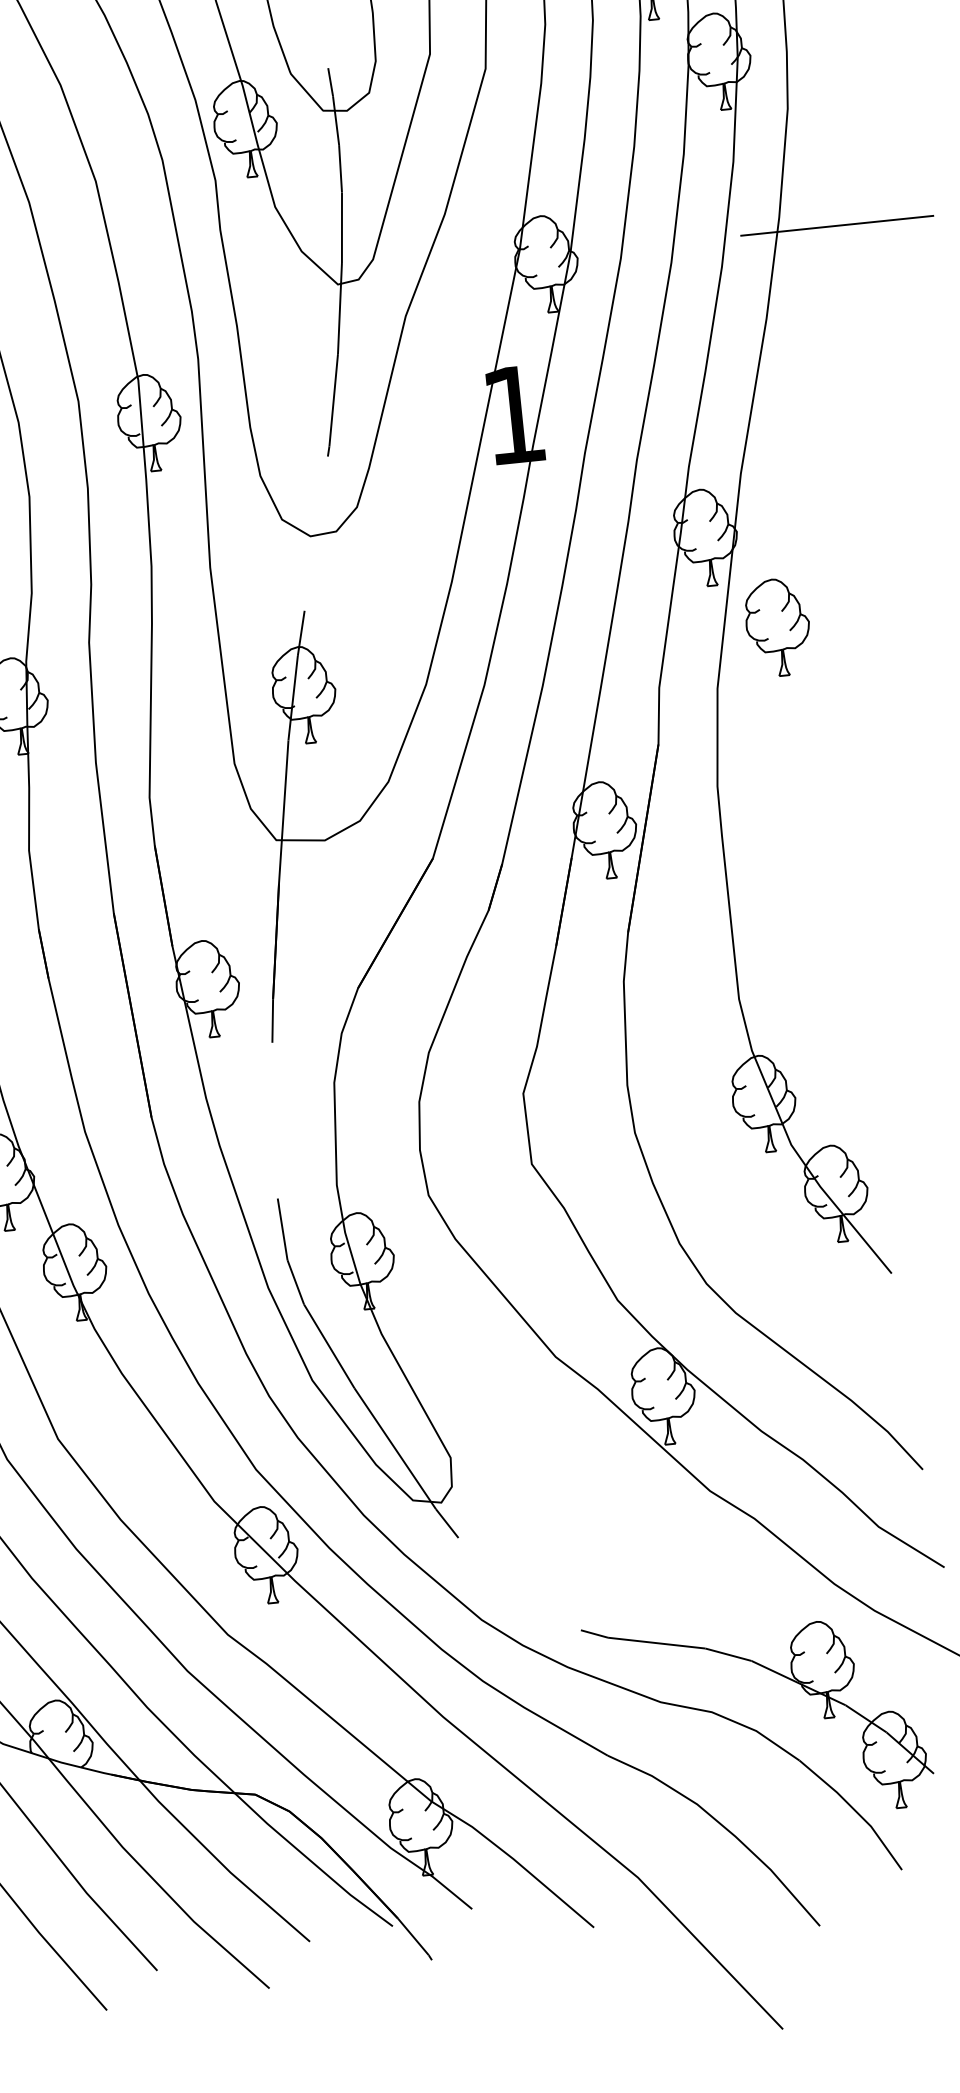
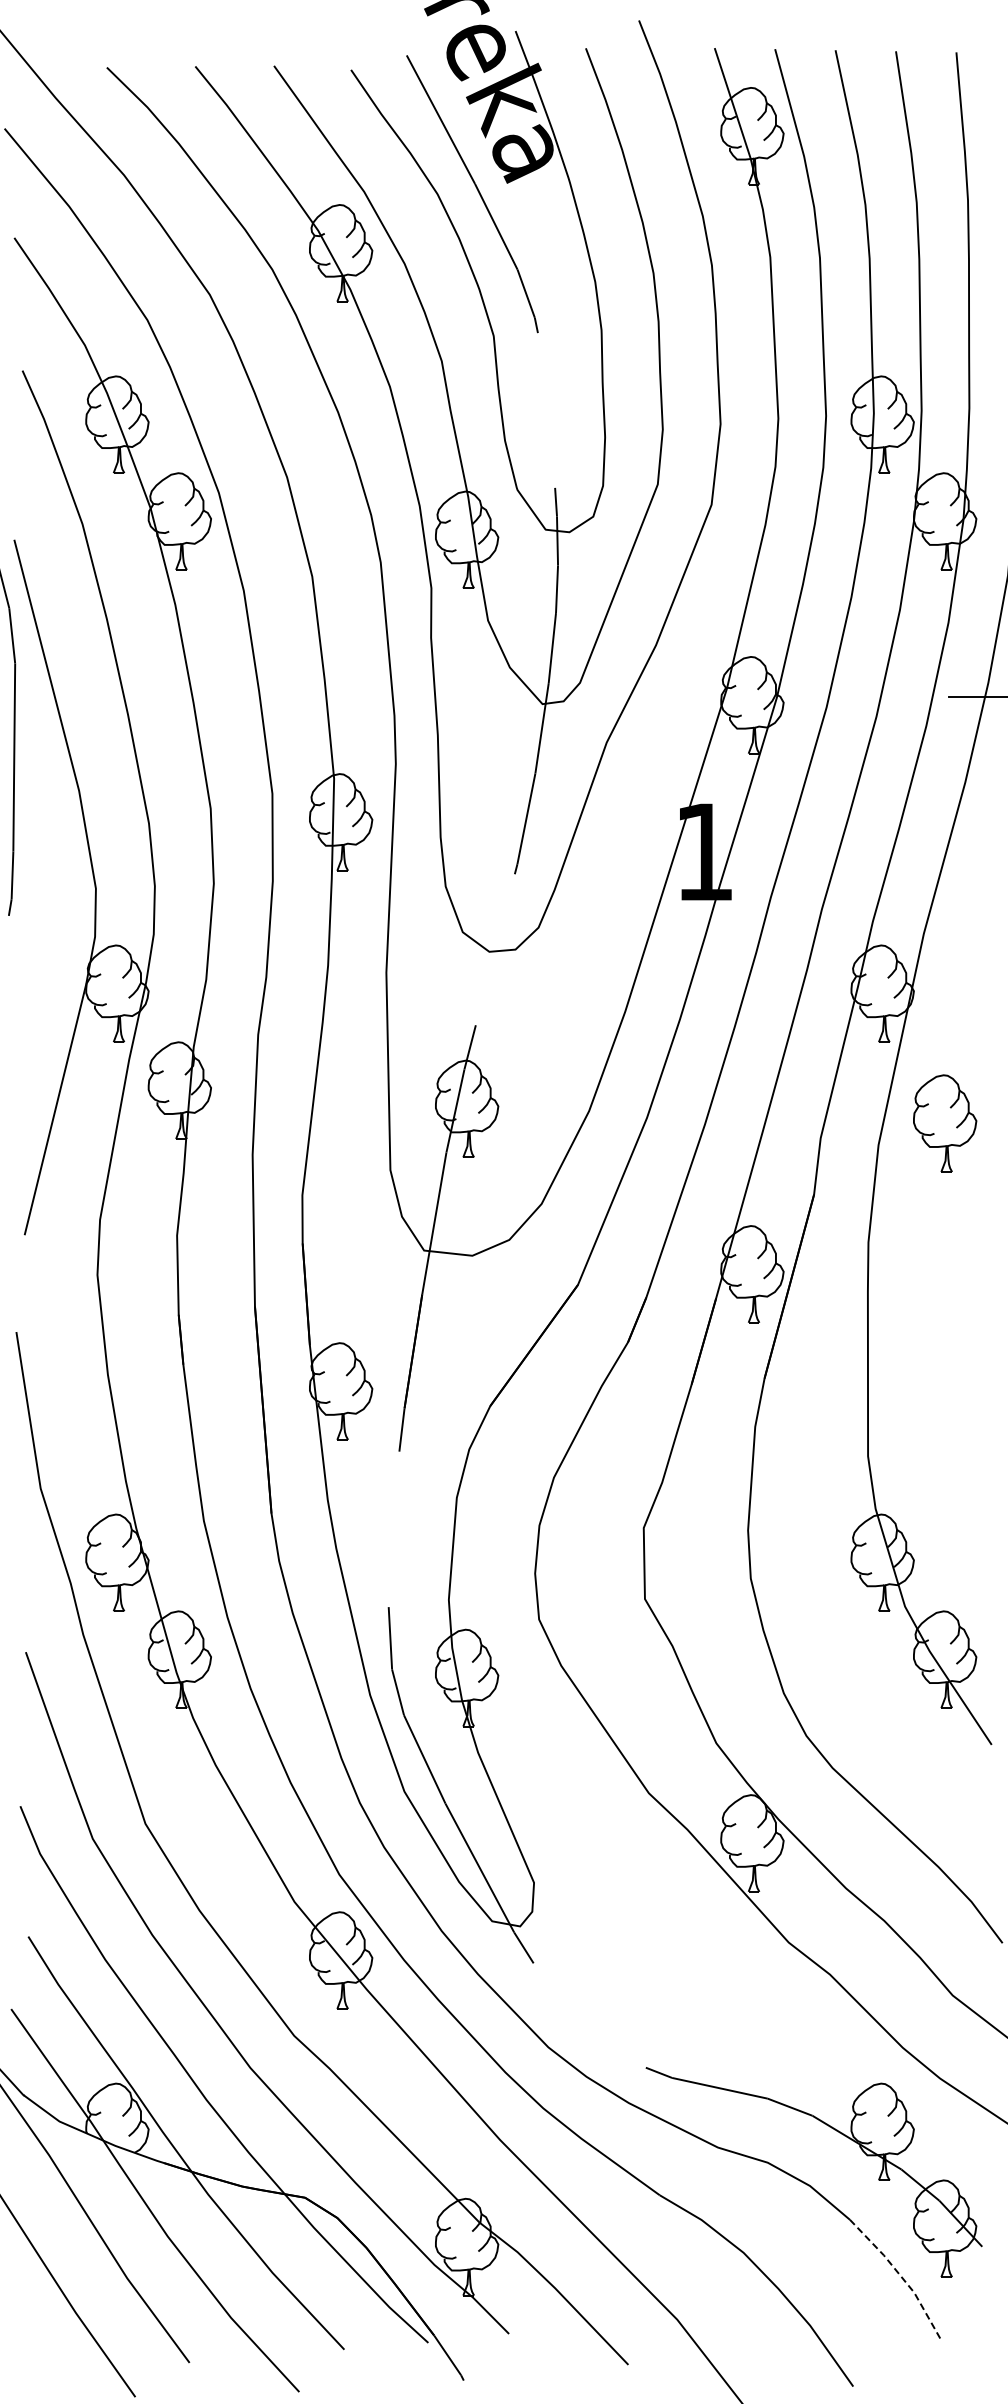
part: (778, 627) -> (945, 1123), moved
line: (855, 1810) -> (900, 2275), solid -> dashed

